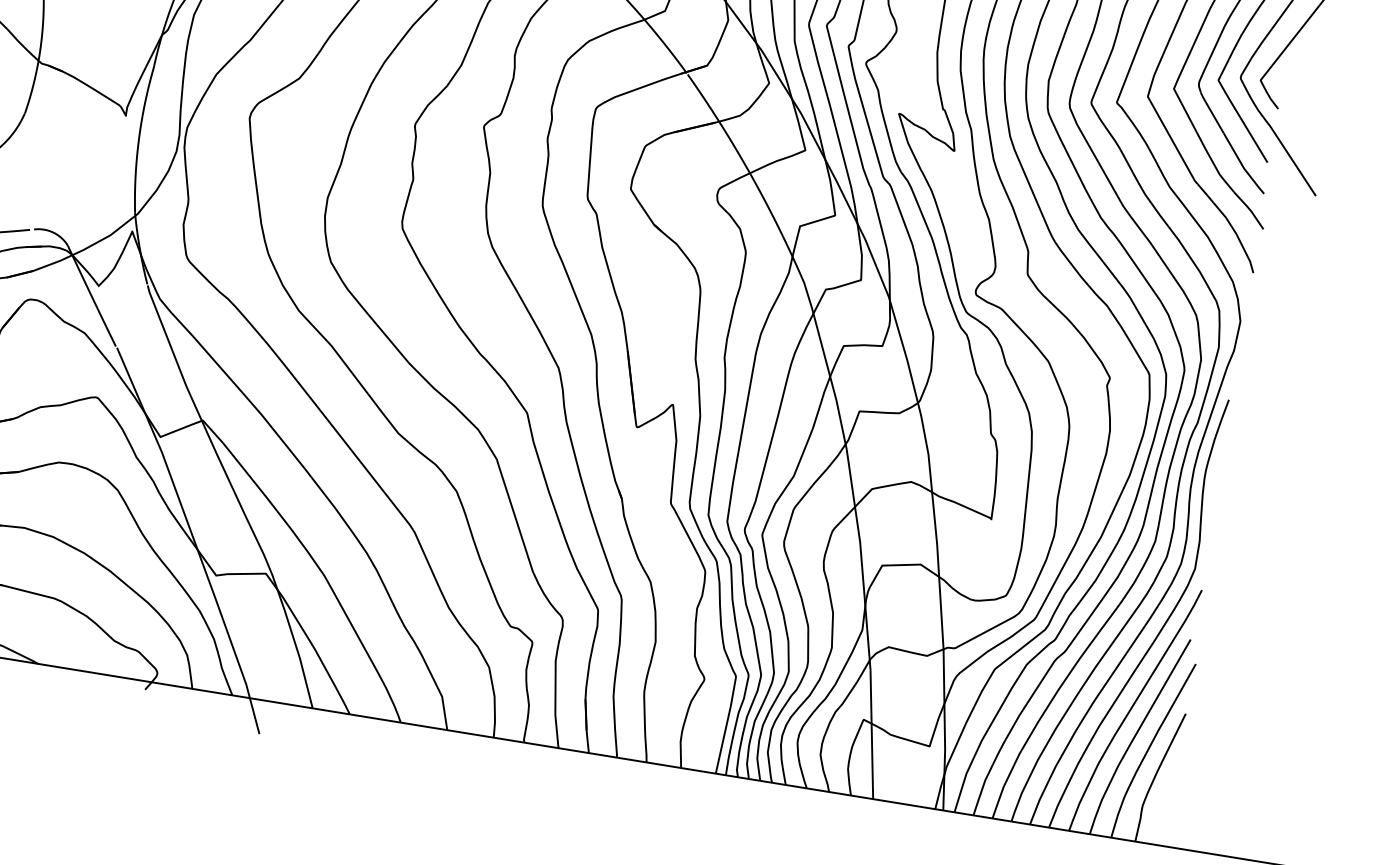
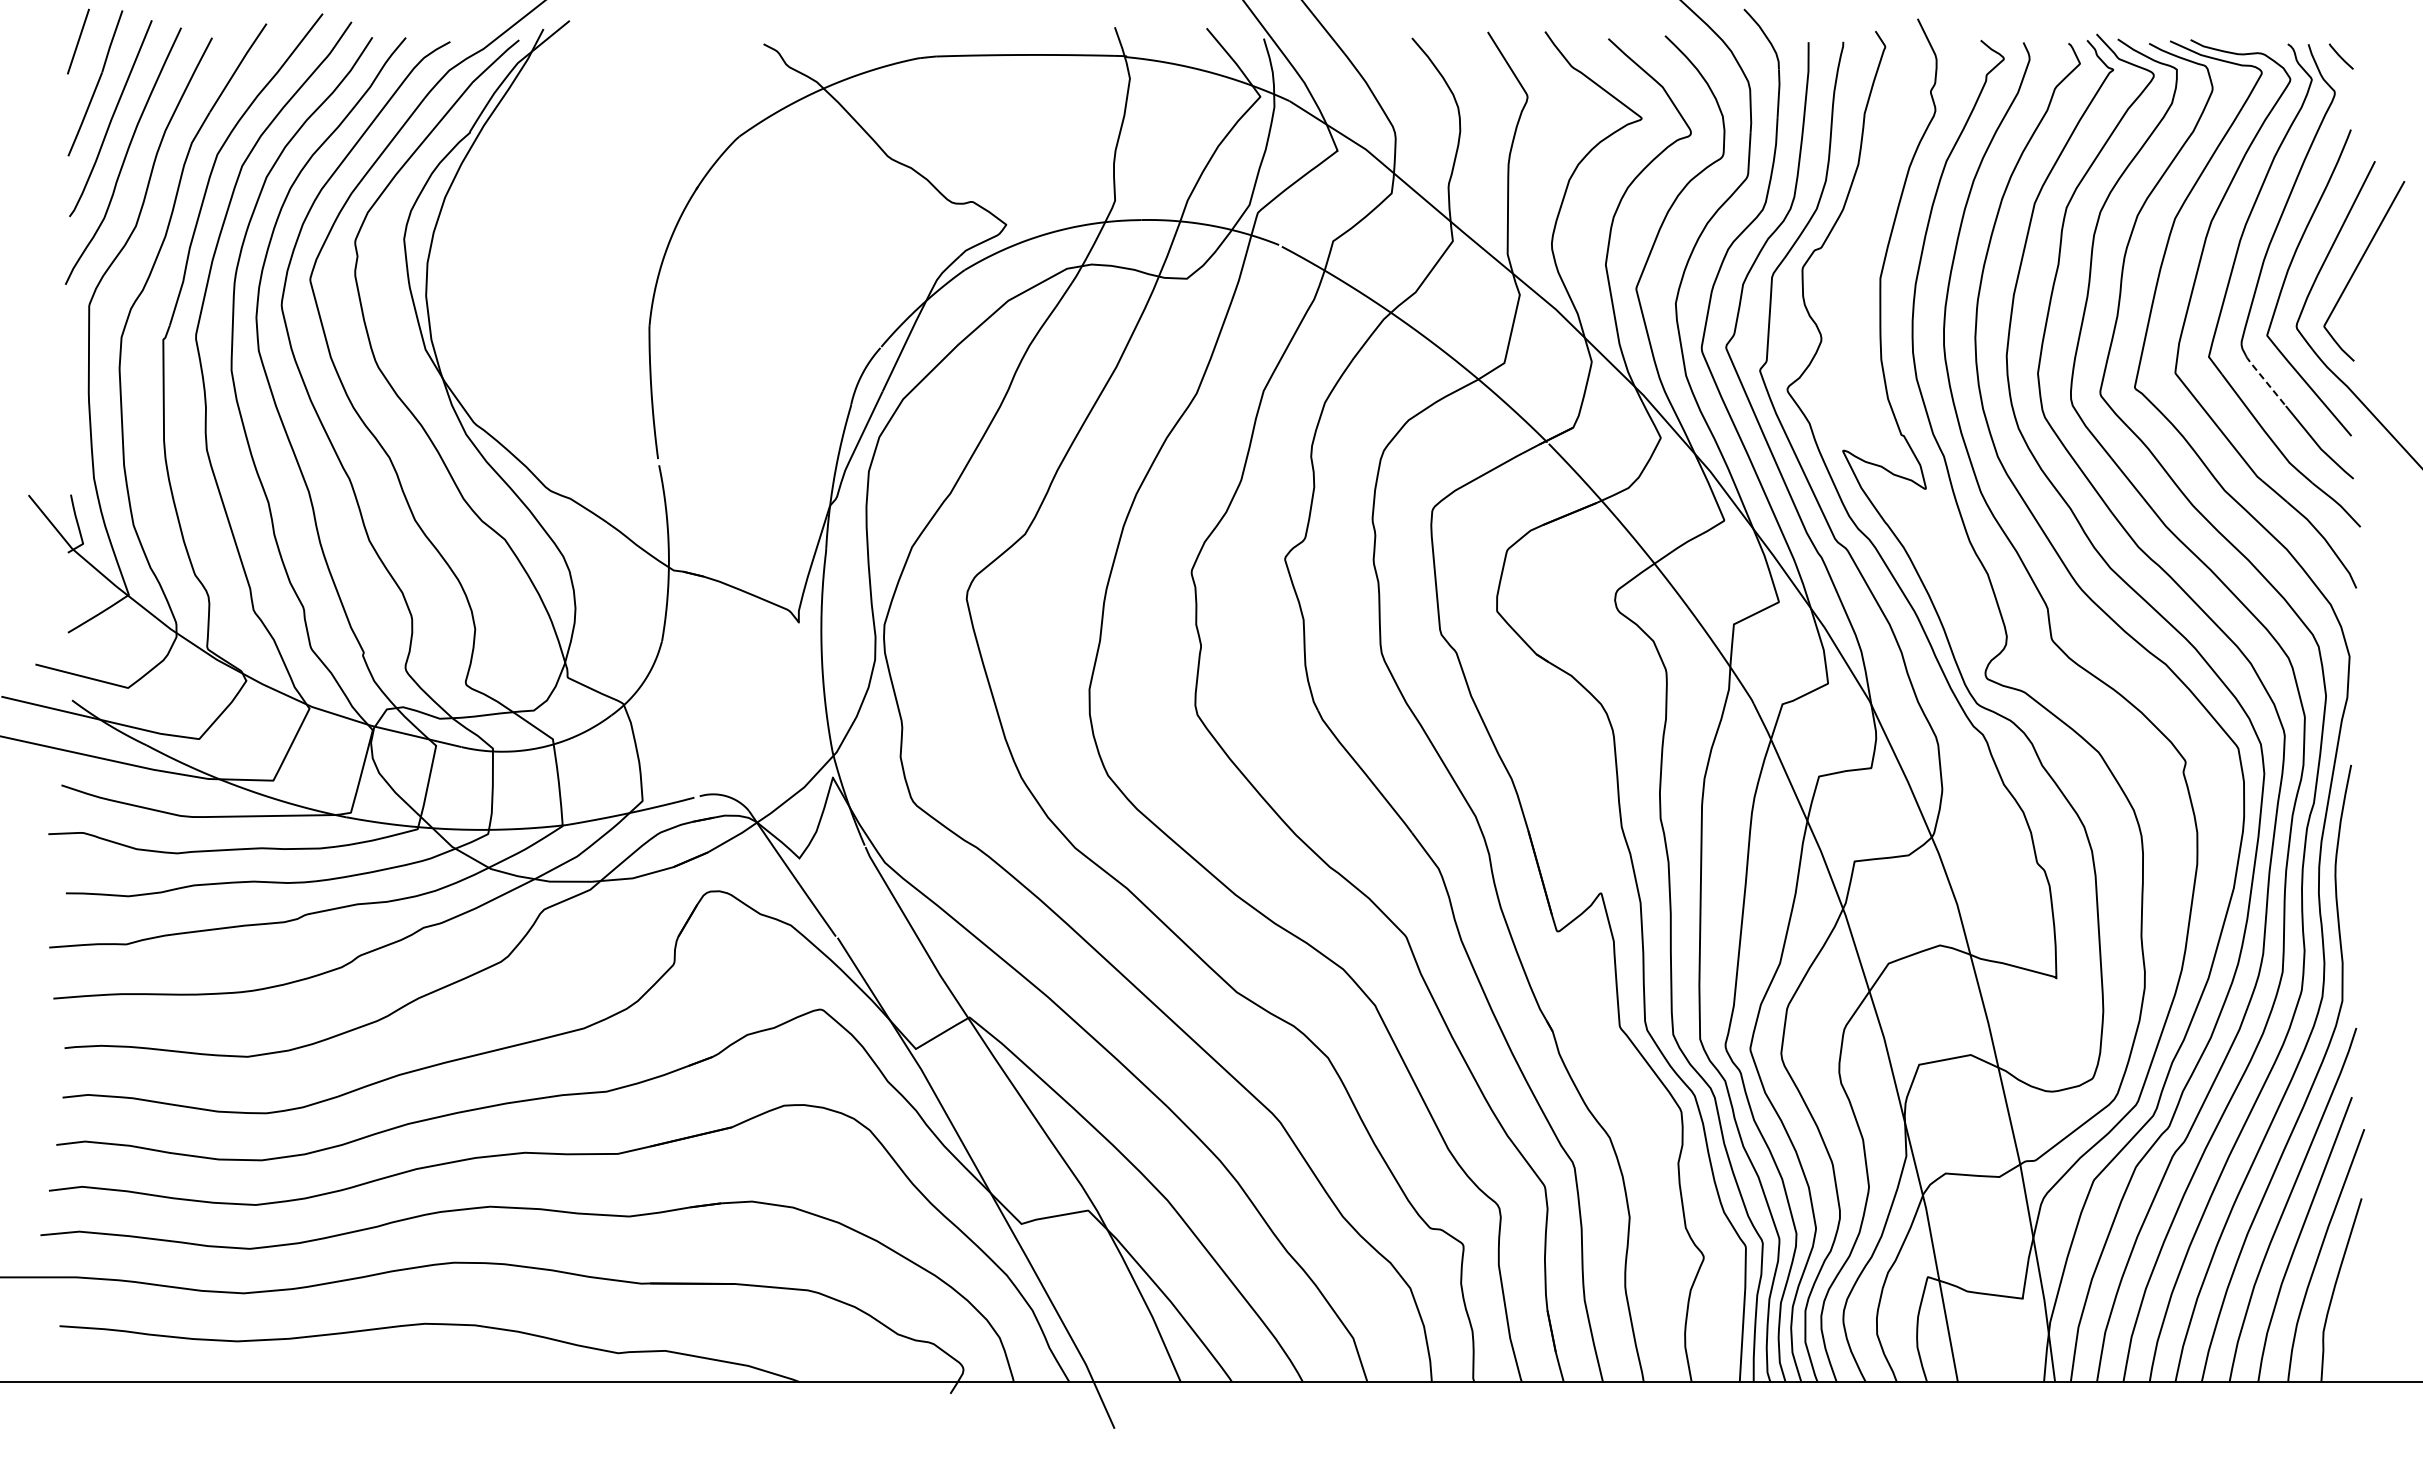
line: (1212, 112) -> (2265, 380), solid -> dashed

